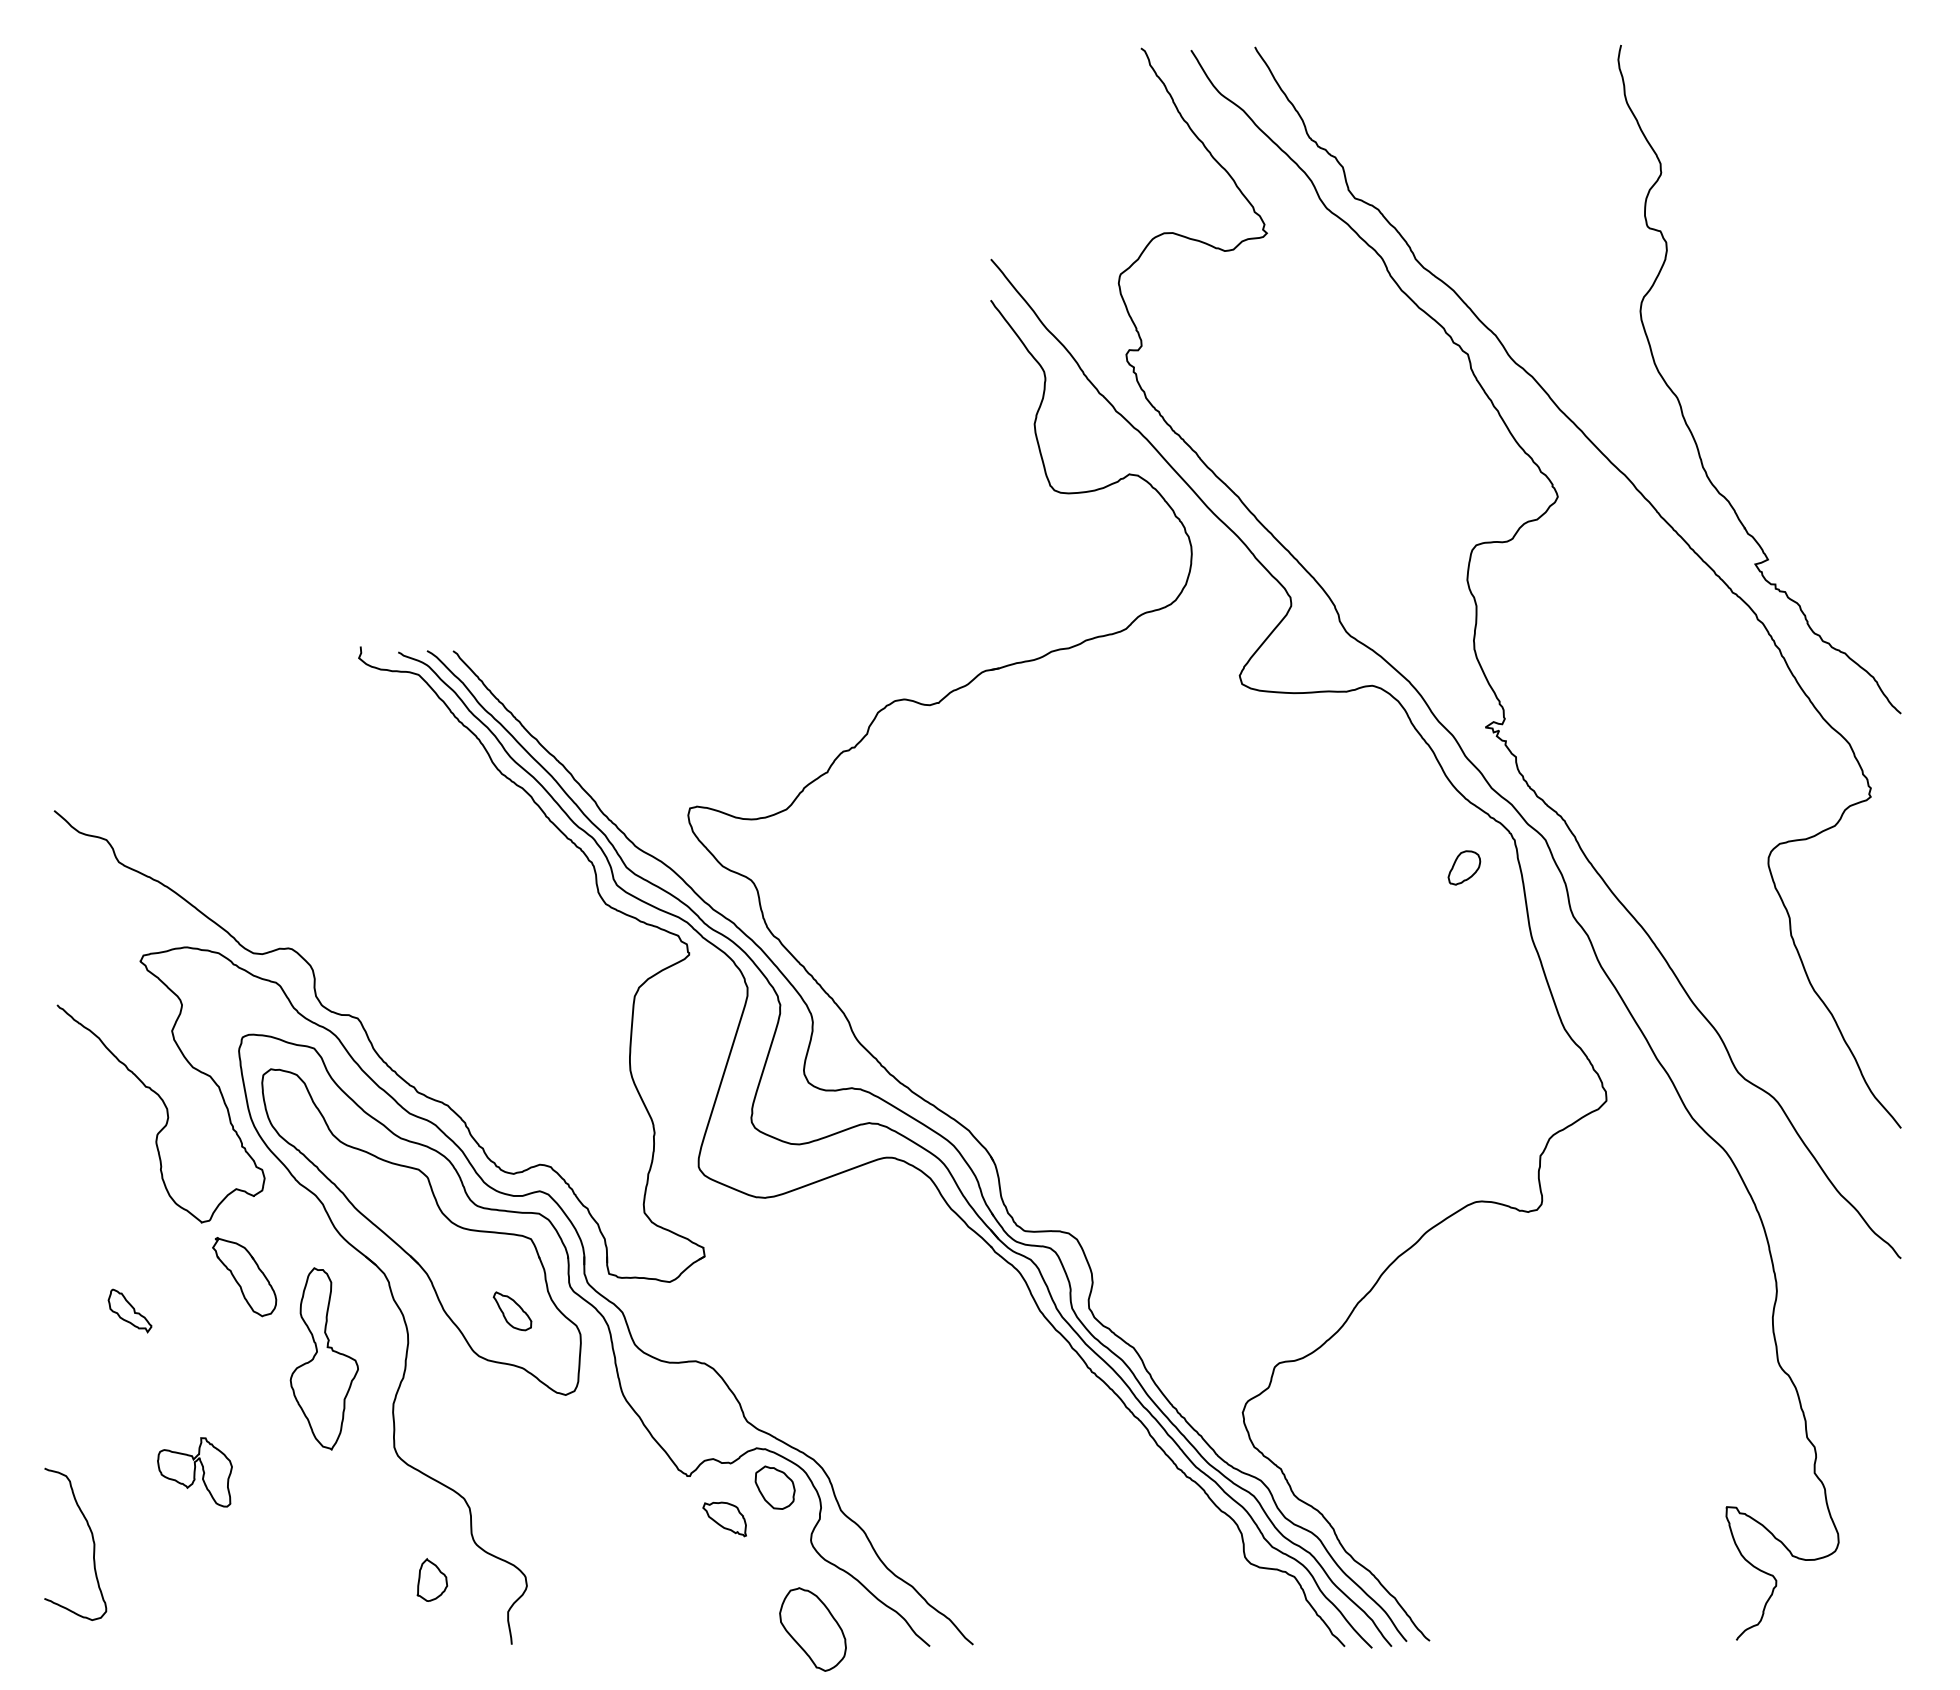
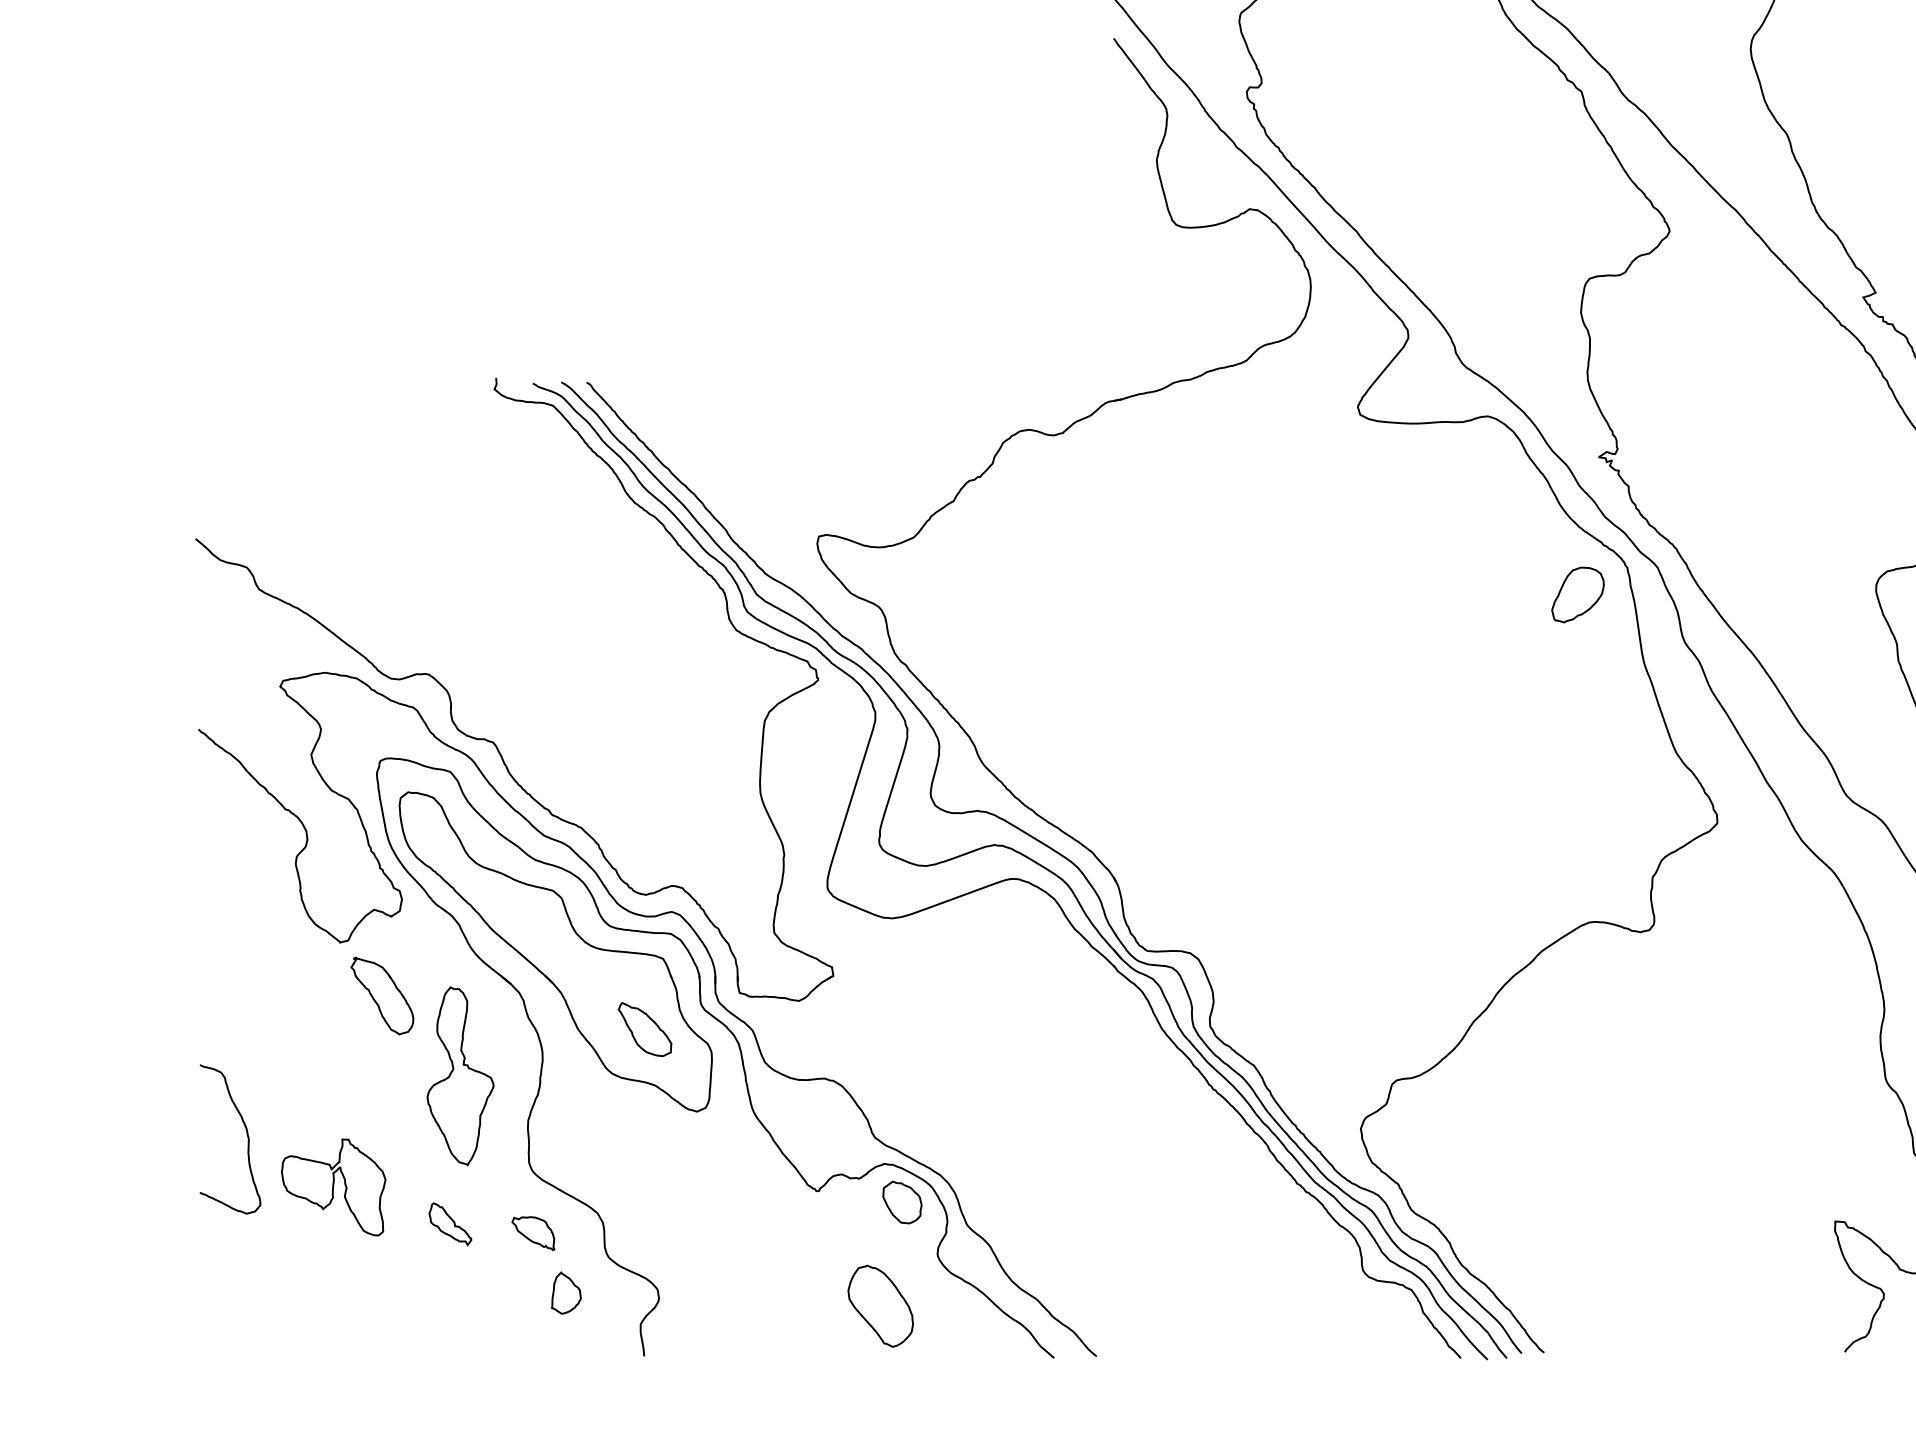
part: (1464, 867) -> (1578, 594), size x1.67
part: (129, 1310) -> (449, 1223), moved
part: (512, 1311) -> (644, 1029), size x1.43
part: (194, 1472) -> (333, 1187), size x1.43
part: (724, 1519) -> (533, 1233), moved
curve: (92, 1541) -> (246, 1136), moved
part: (812, 1629) -> (880, 1306), moved

